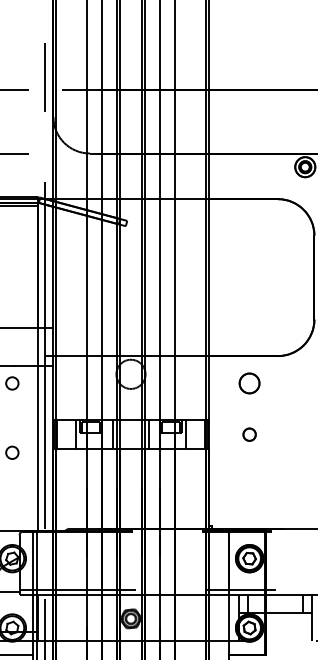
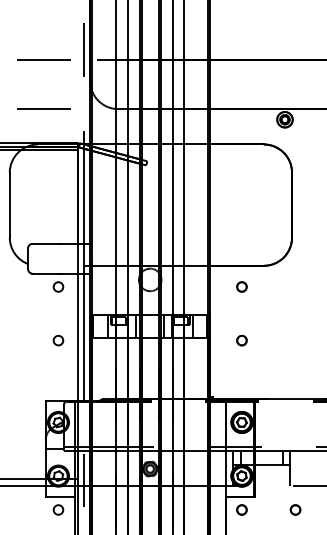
circle: (249, 382) -> (241, 286), size x0.62
part: (249, 434) -> (241, 340), moved

